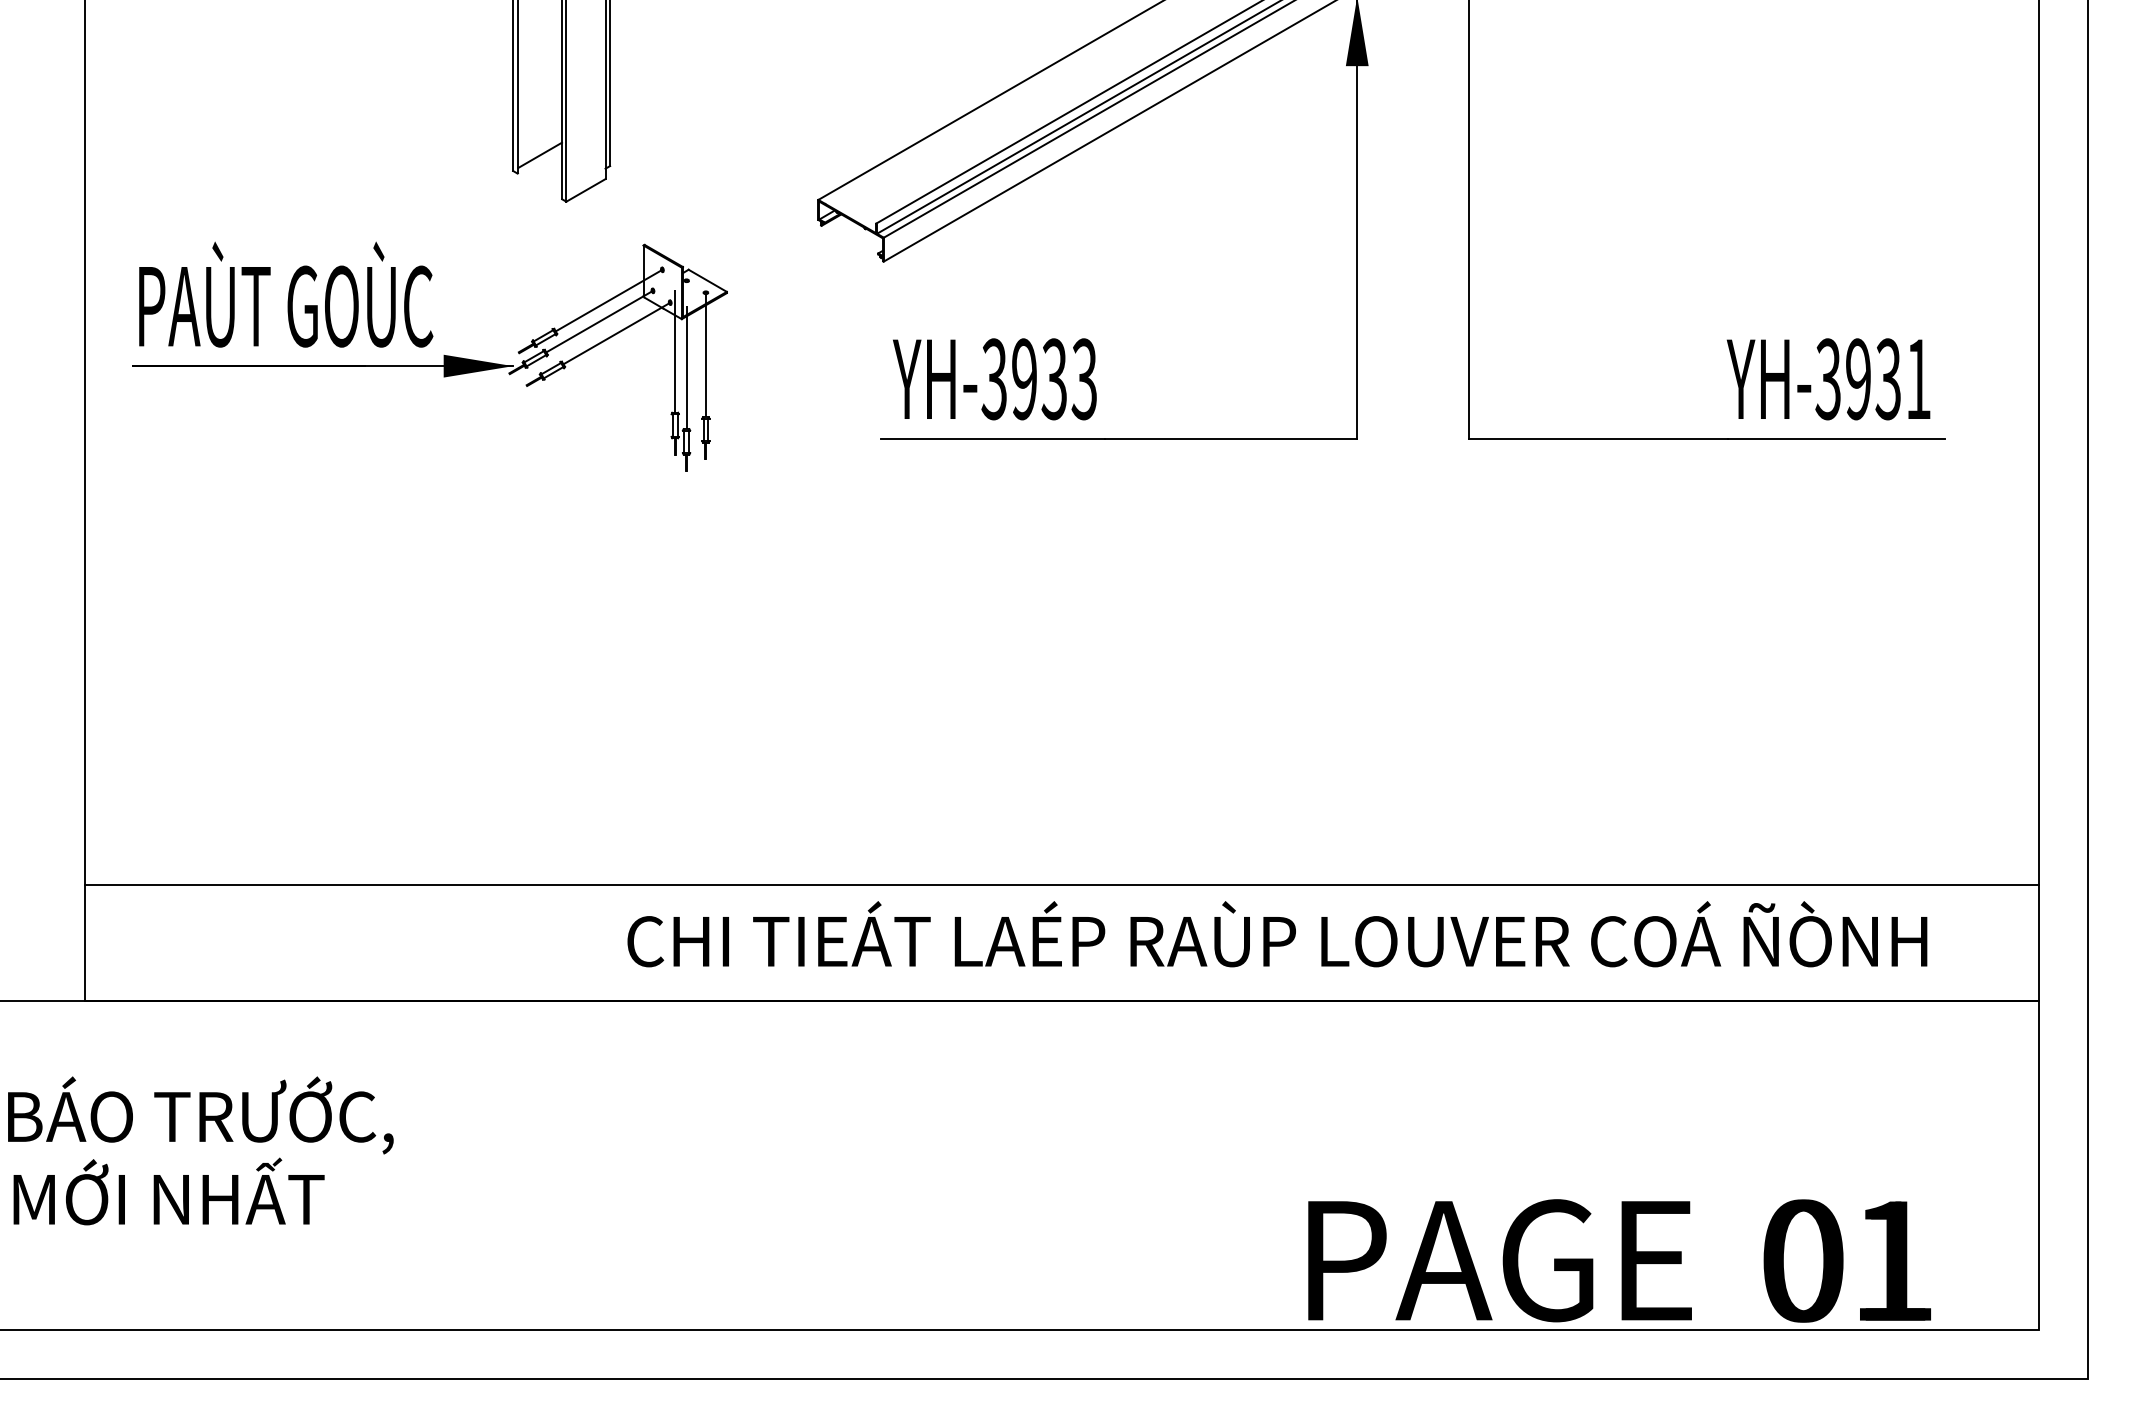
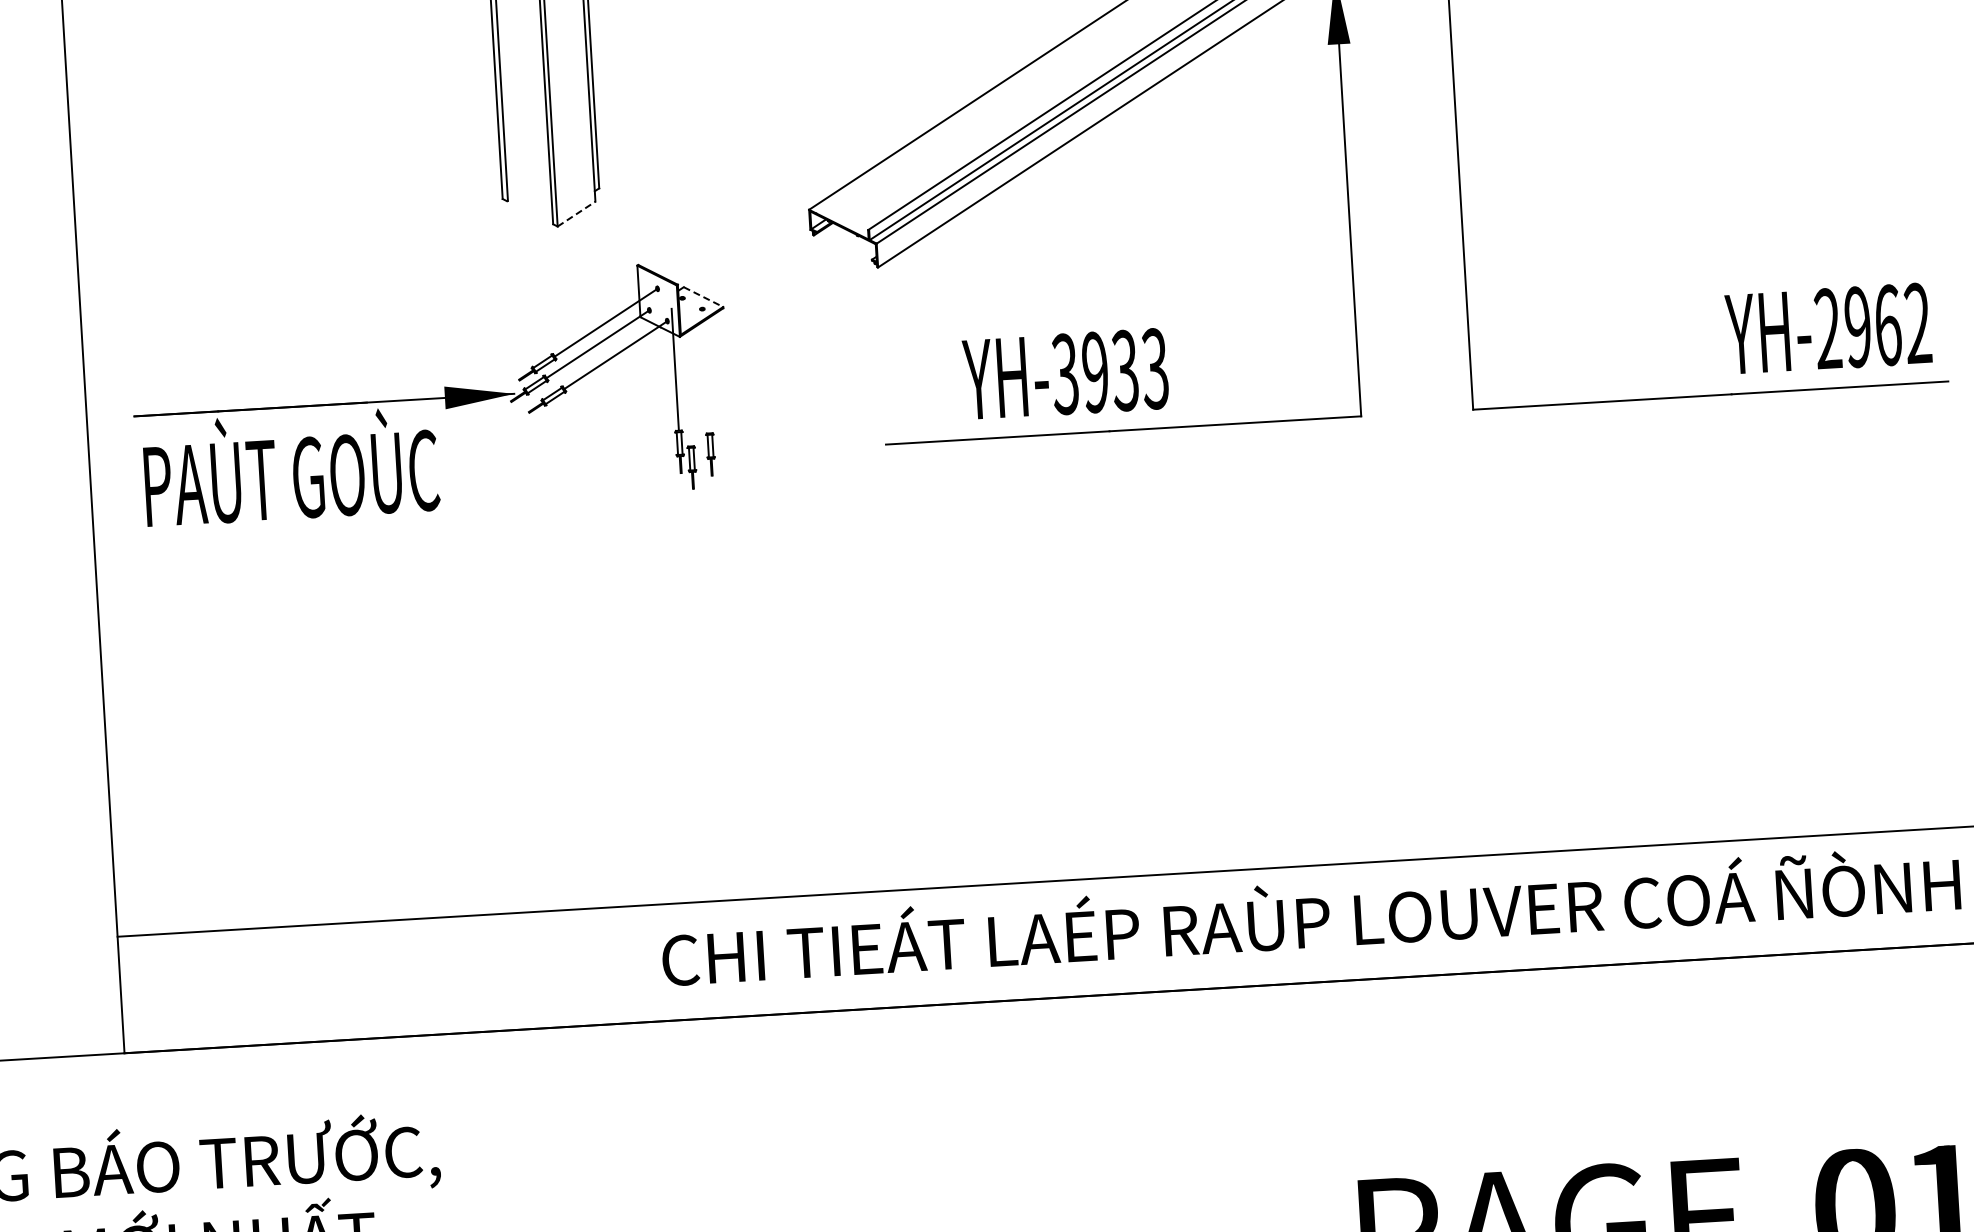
line: (540, 155) -> (529, 181), removed
line: (585, 190) -> (576, 214), solid -> dashed
line: (708, 281) -> (704, 297), solid -> dashed
text: (286, 294) -> (291, 466), moved
line: (705, 355) -> (705, 371), removed
line: (686, 367) -> (687, 384), removed
text: (994, 379) -> (1065, 374), moved
text: (1872, 379) -> (1872, 326), YH-3931 -> YH-2962

